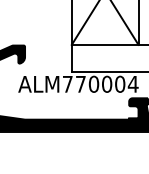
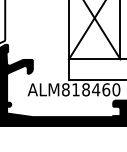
text: (101, 83) -> (91, 89), ALM770004 -> ALM818460

